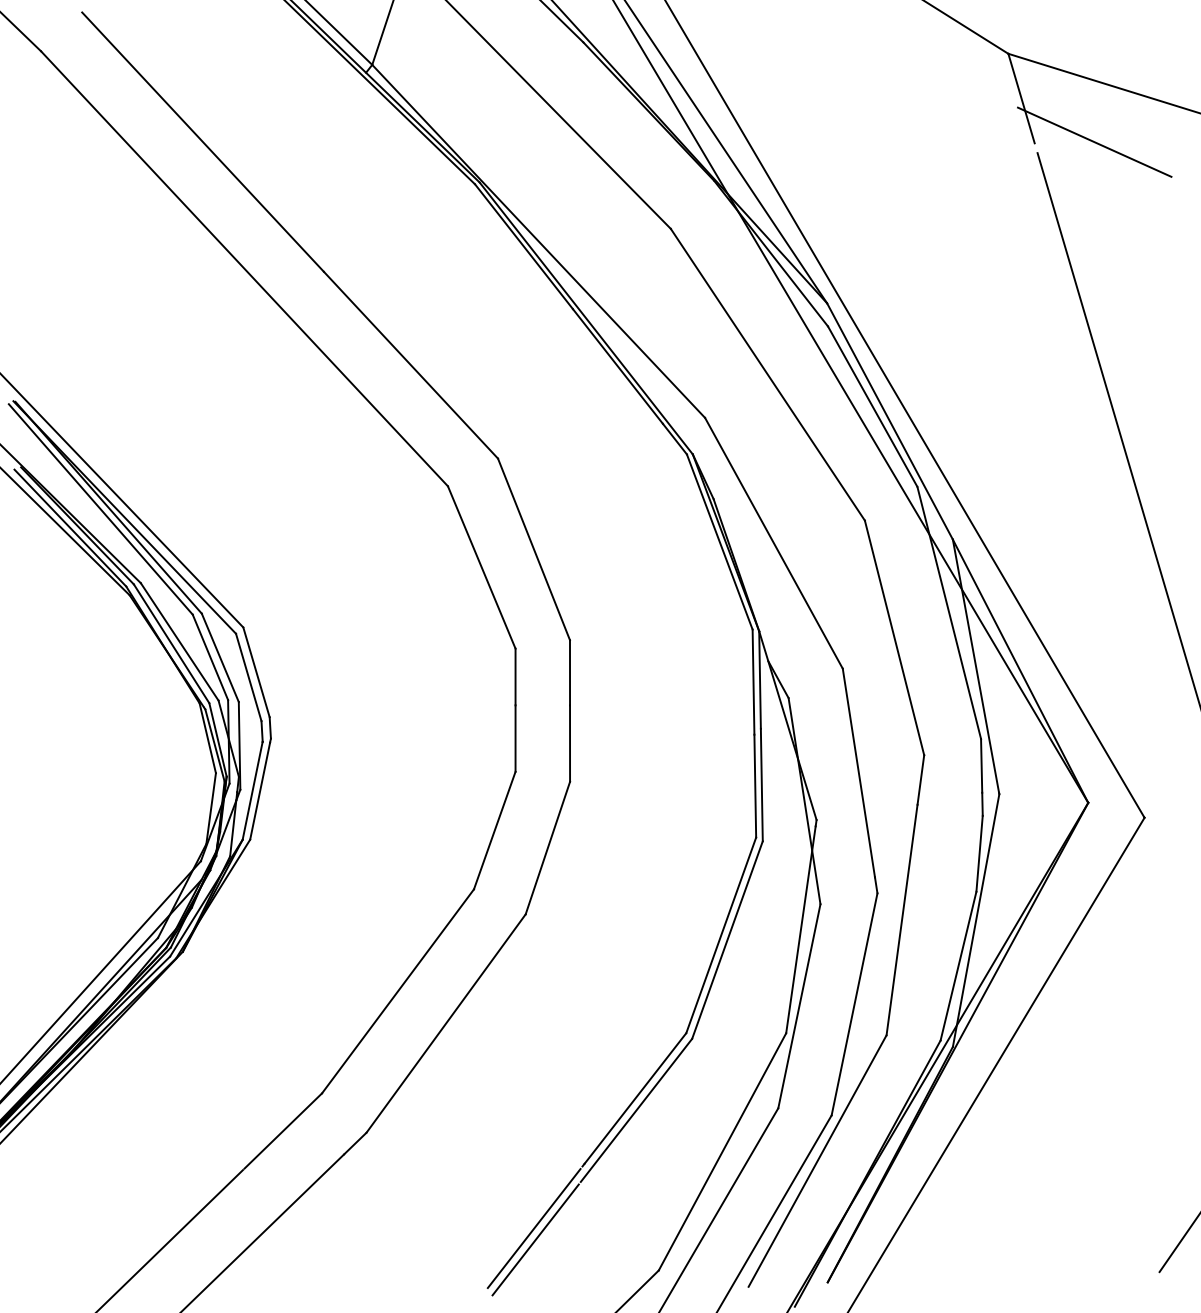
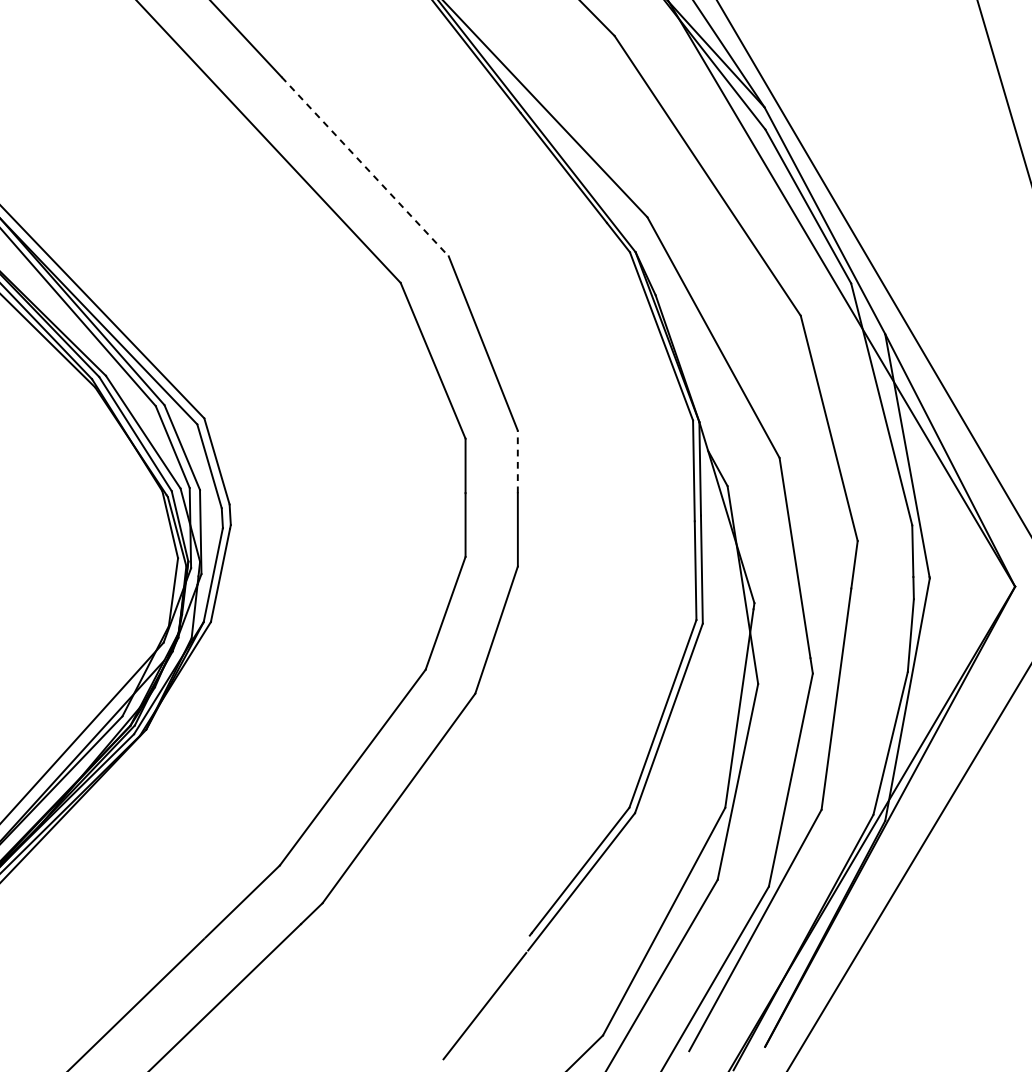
line: (410, 365) -> (364, 167), solid -> dashed
line: (570, 672) -> (518, 461), solid -> dashed
line: (533, 1228) -> (482, 995), removed

